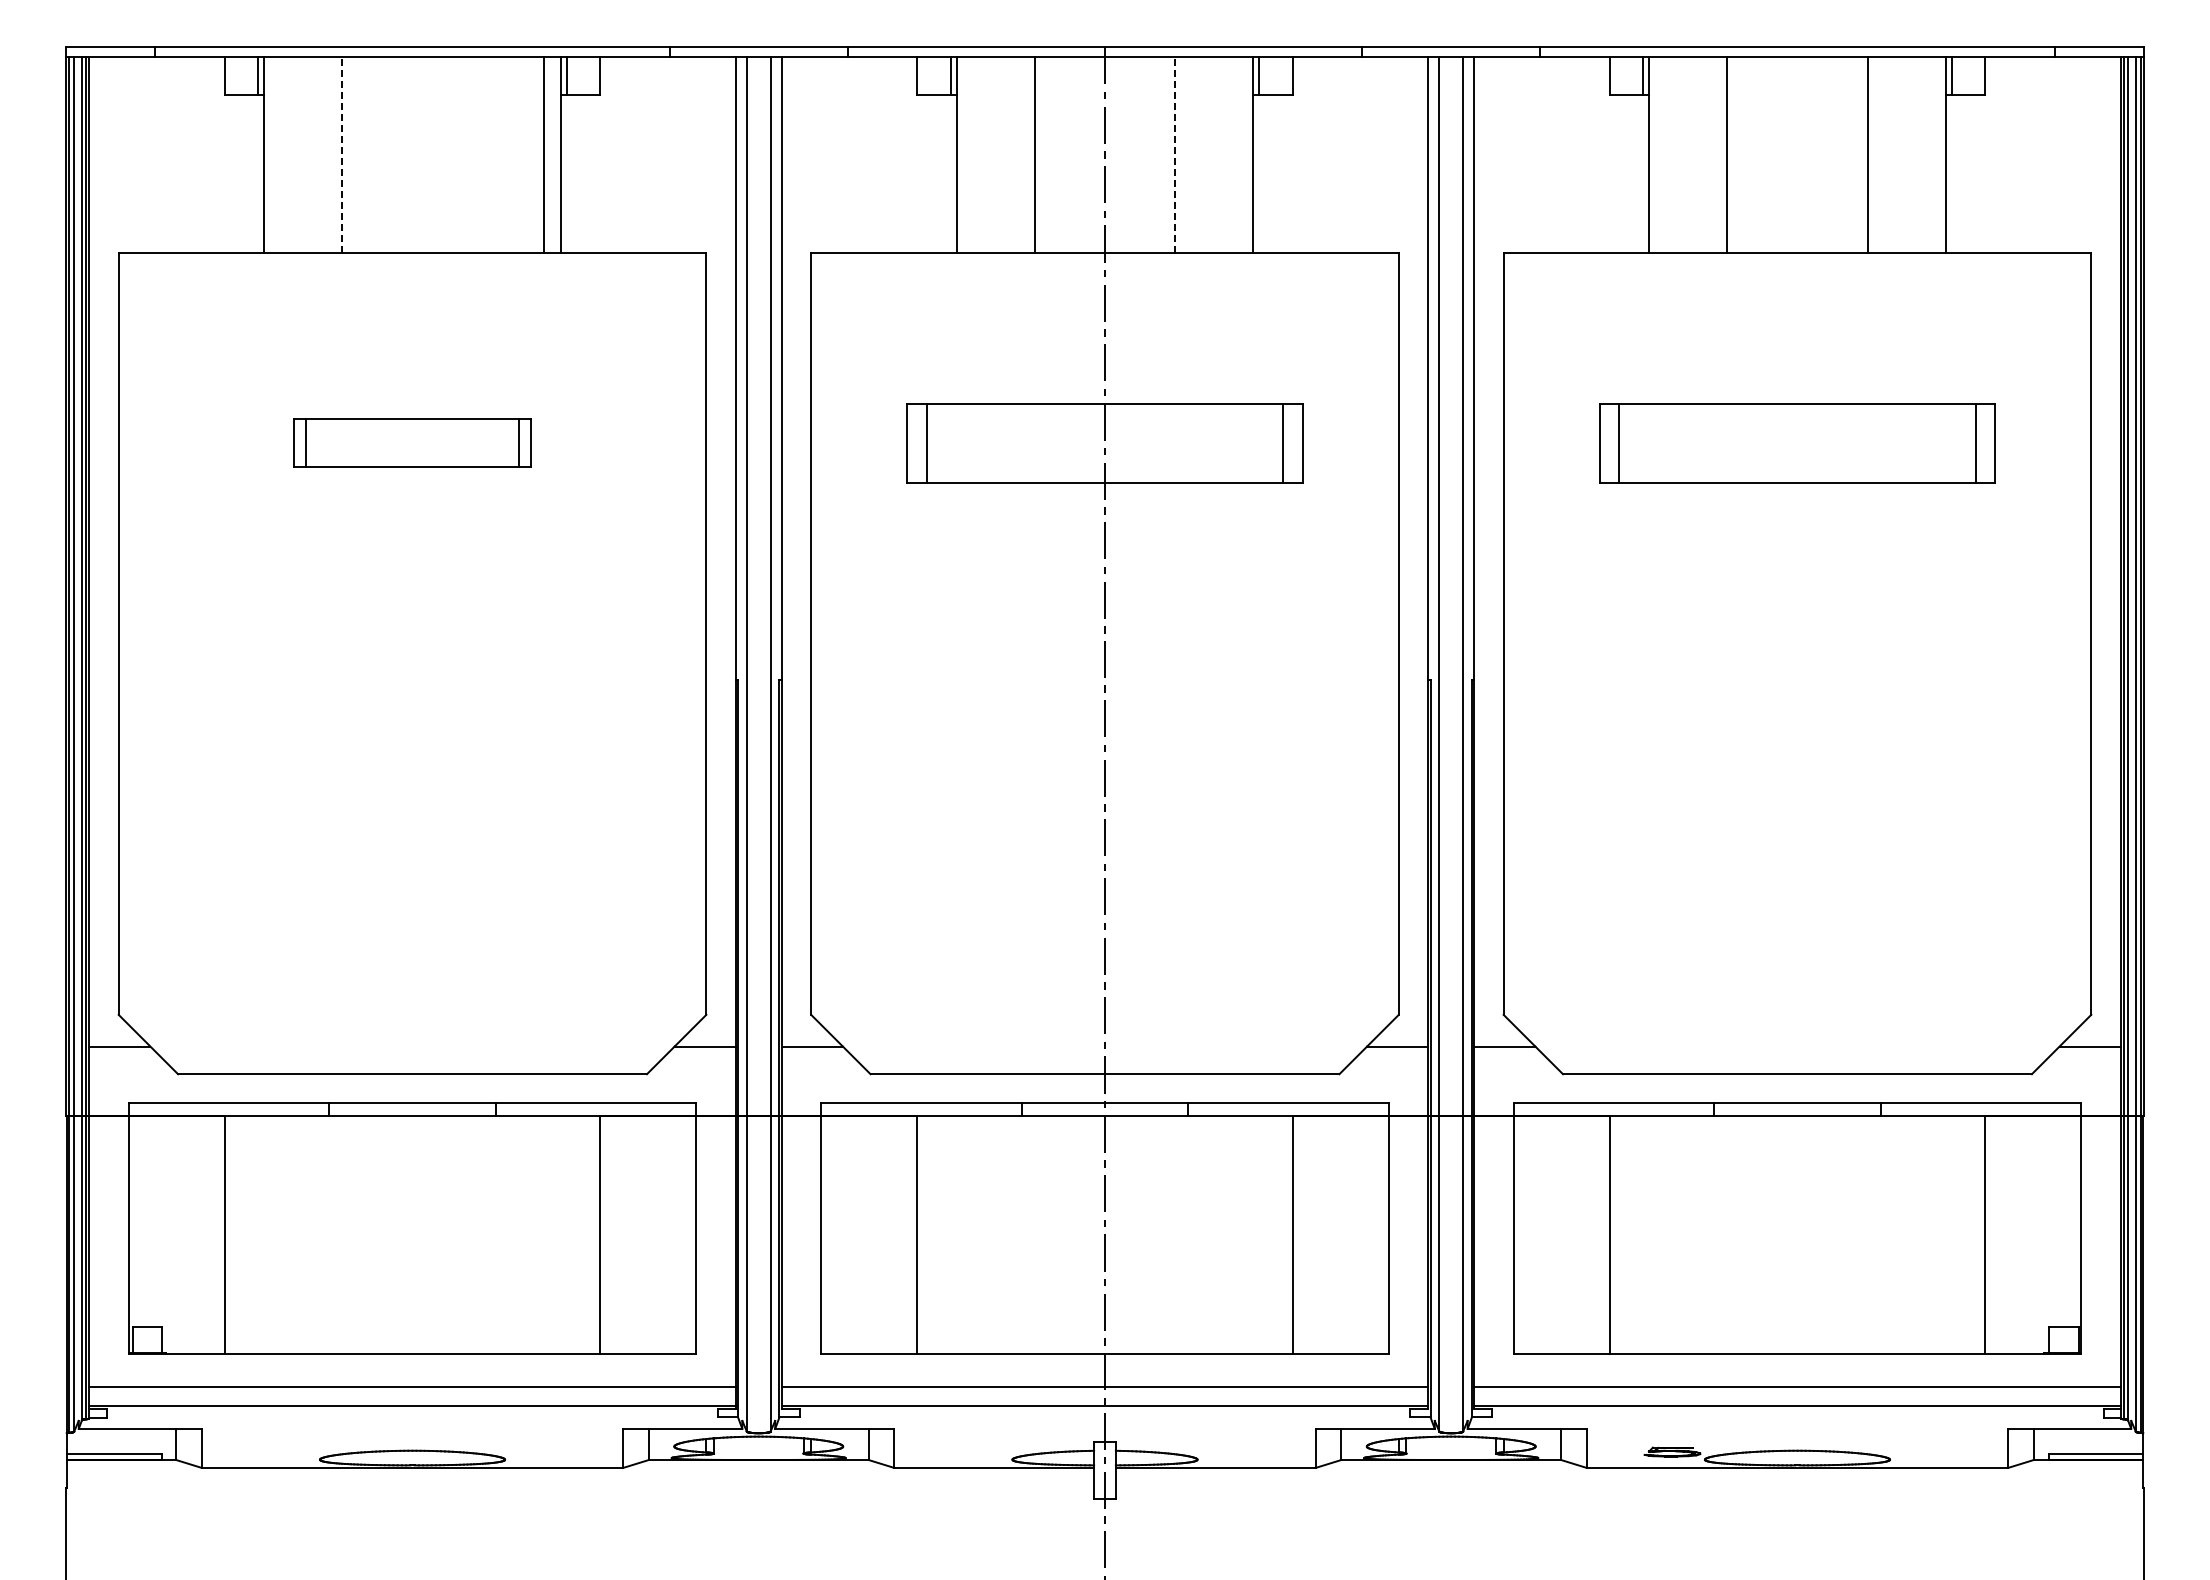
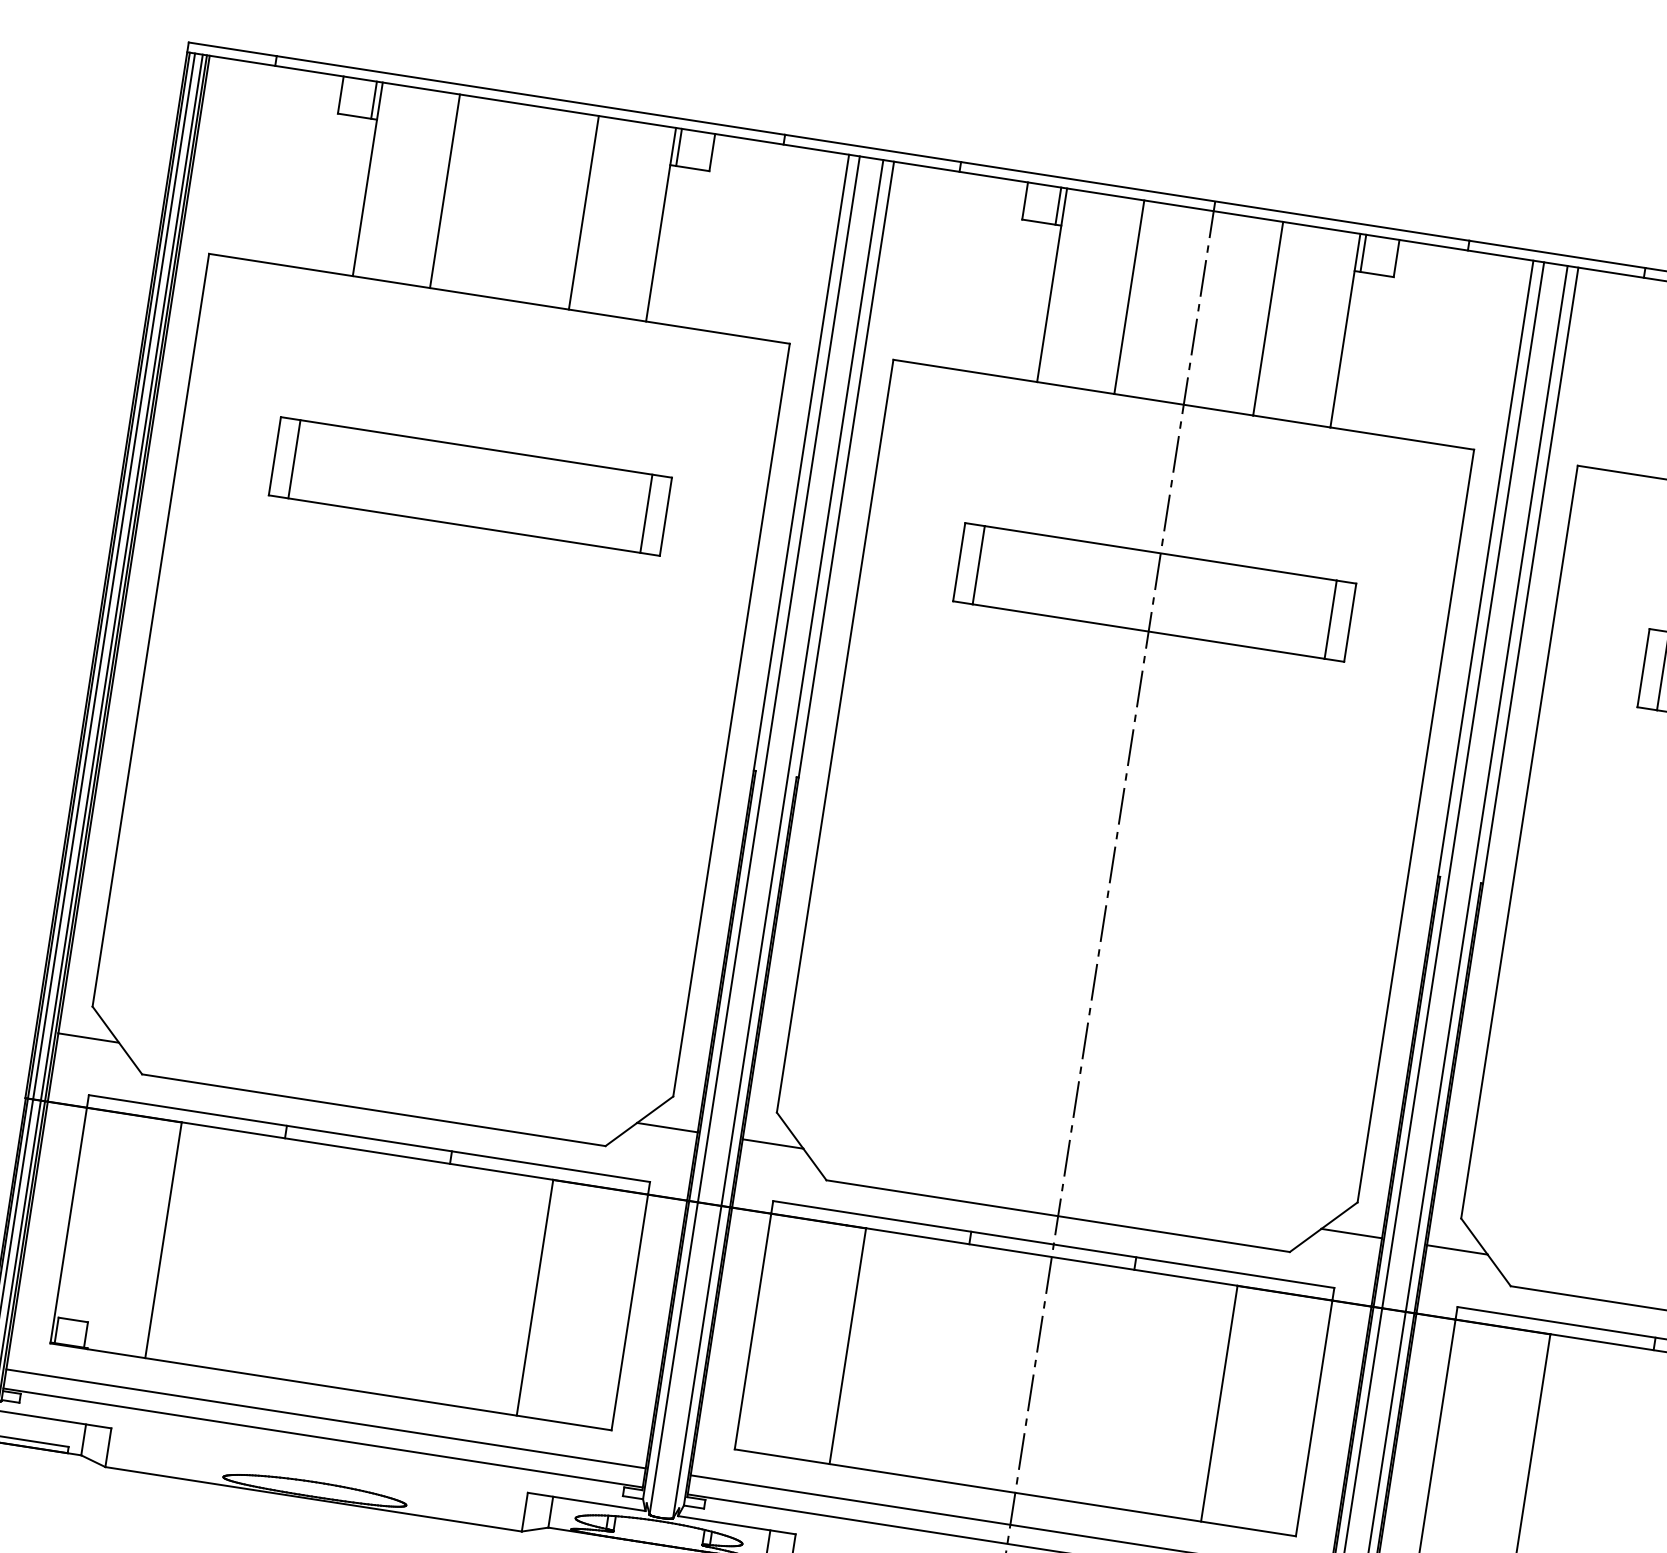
line: (342, 155) -> (445, 191), dashed -> solid
line: (543, 155) -> (583, 213), moved
line: (1175, 155) -> (1268, 319), dashed -> solid
part: (412, 443) -> (470, 486), size x1.67

